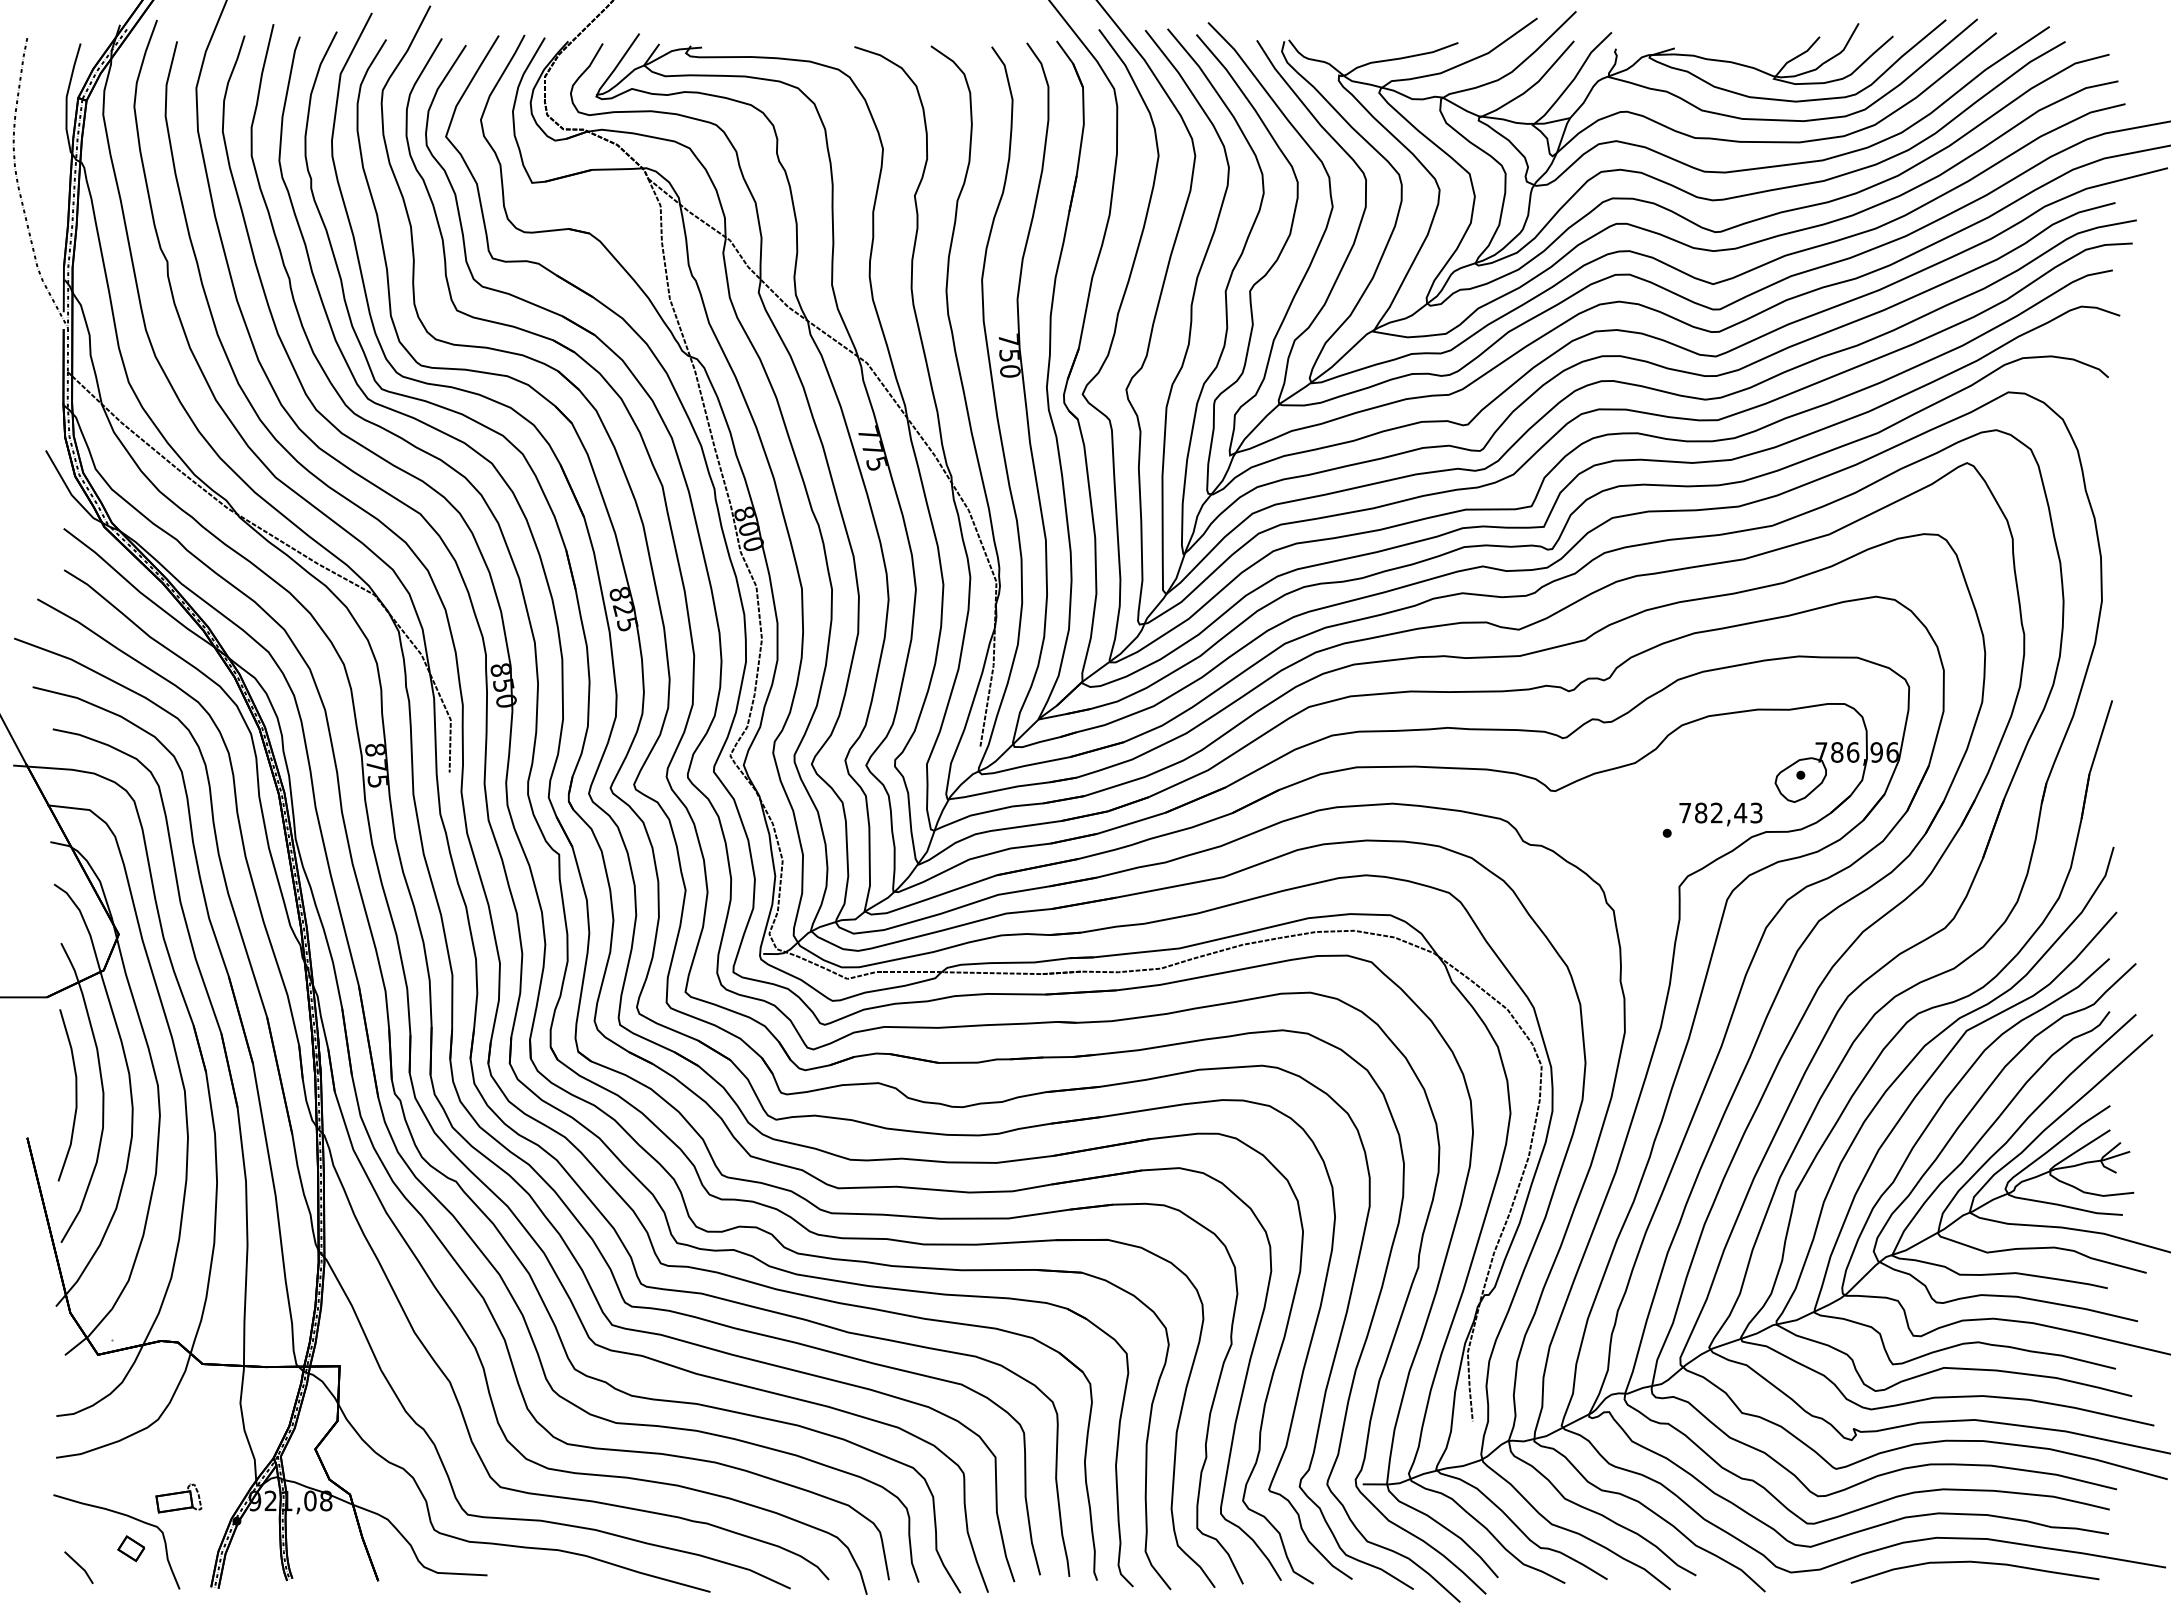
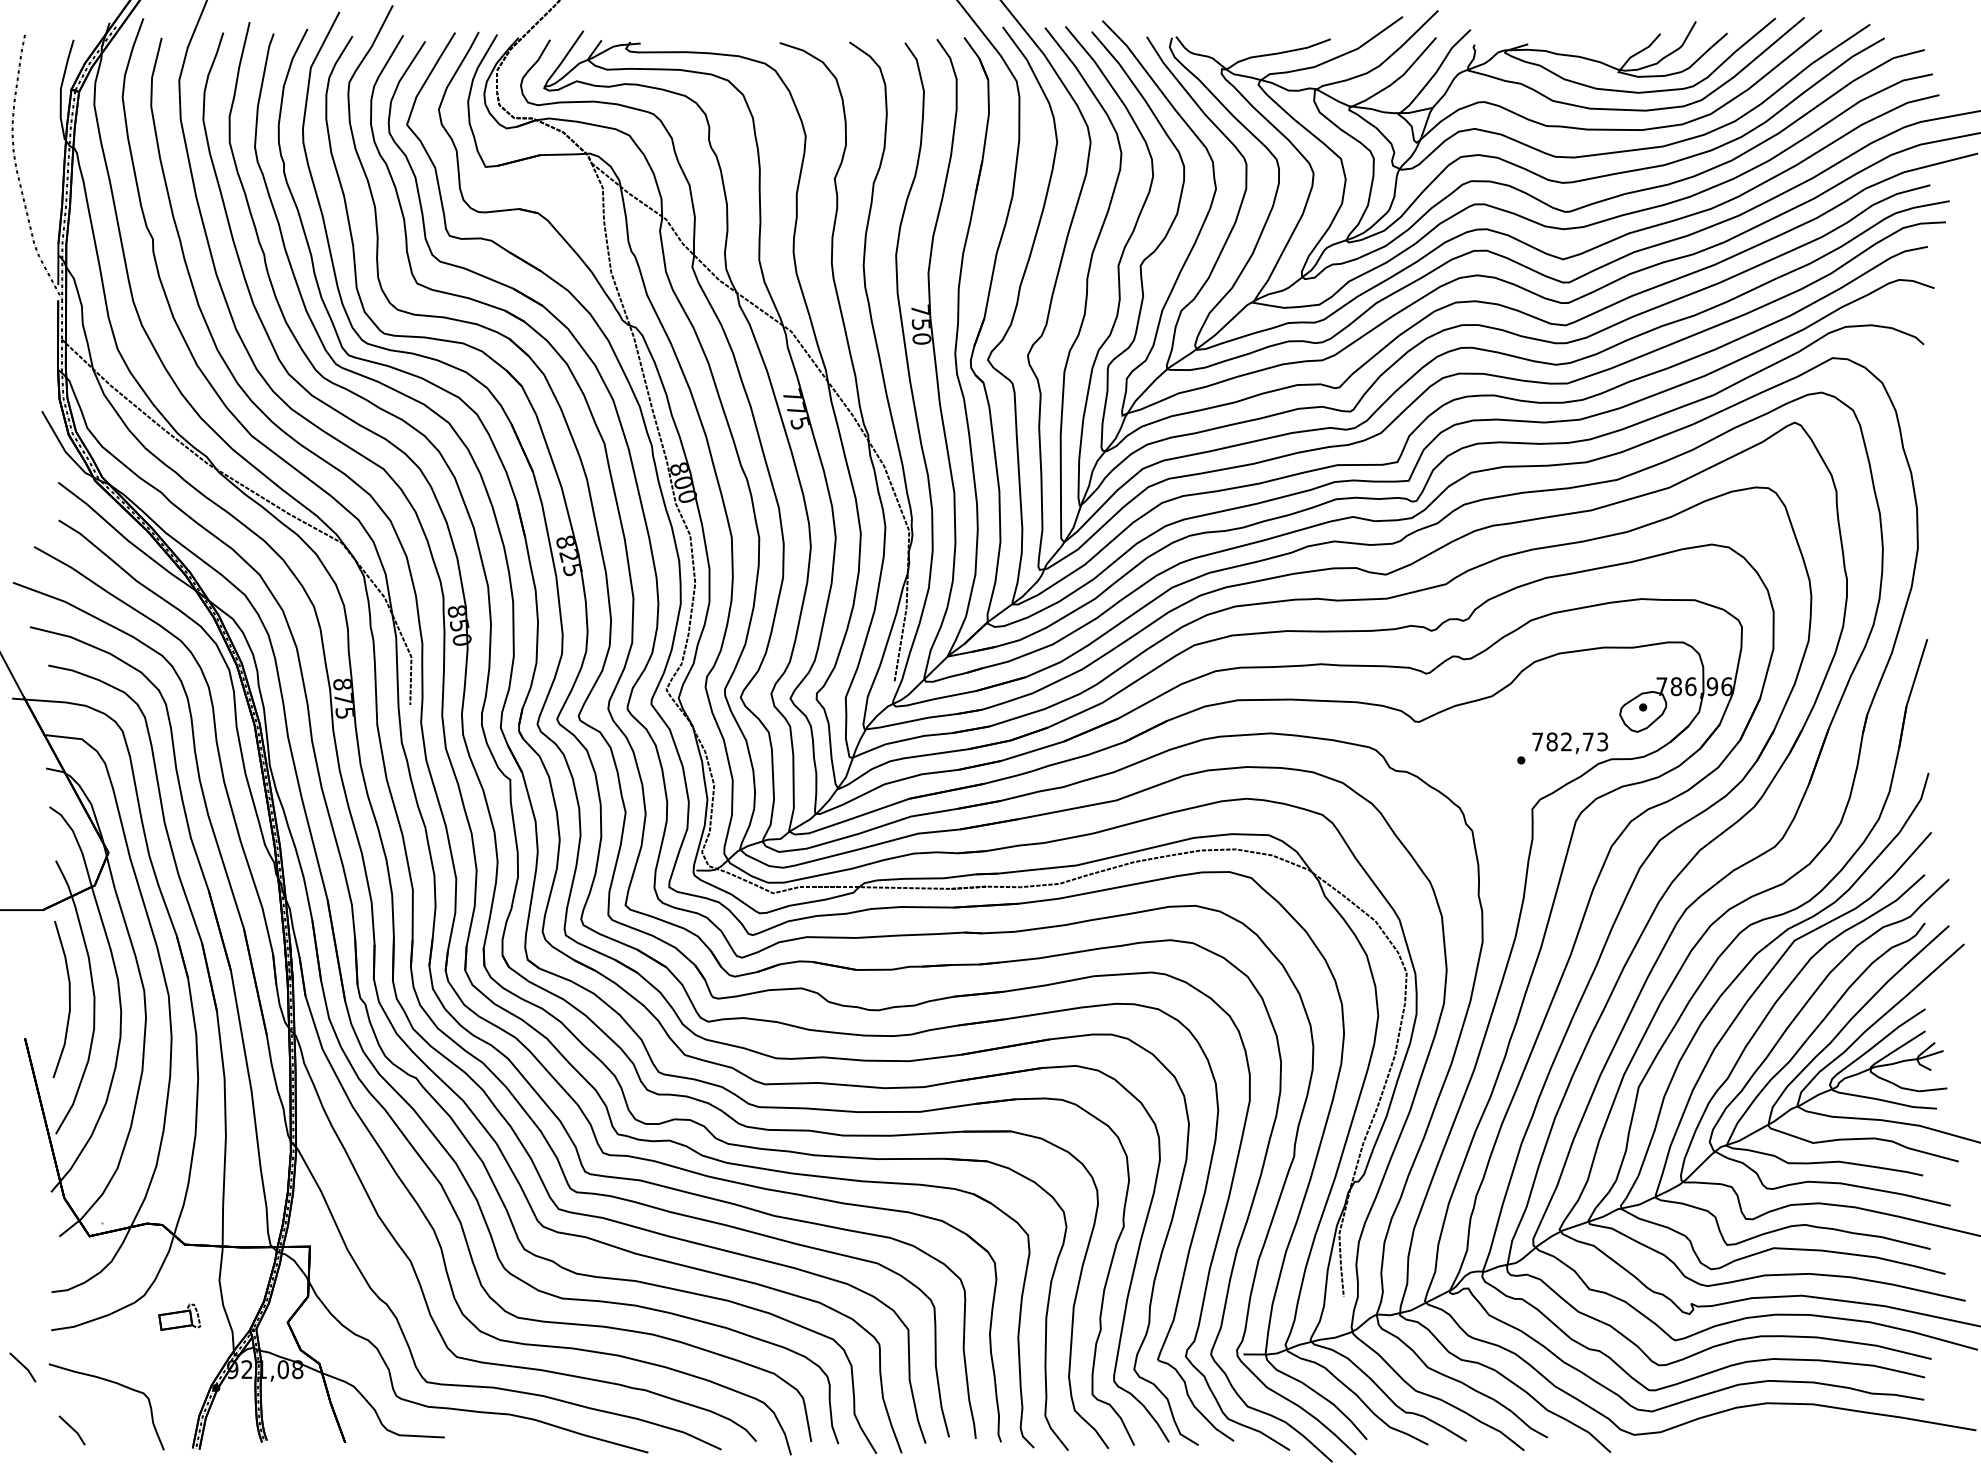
text: (1740, 813) -> (1588, 742), 782,43 -> 782,73
line: (24, 1497) -> (22, 1366), added
part: (178, 1498) -> (179, 1317), moved
part: (131, 1548) -> (120, 1412), removed
curve: (1976, 1563) -> (1803, 1426), removed

